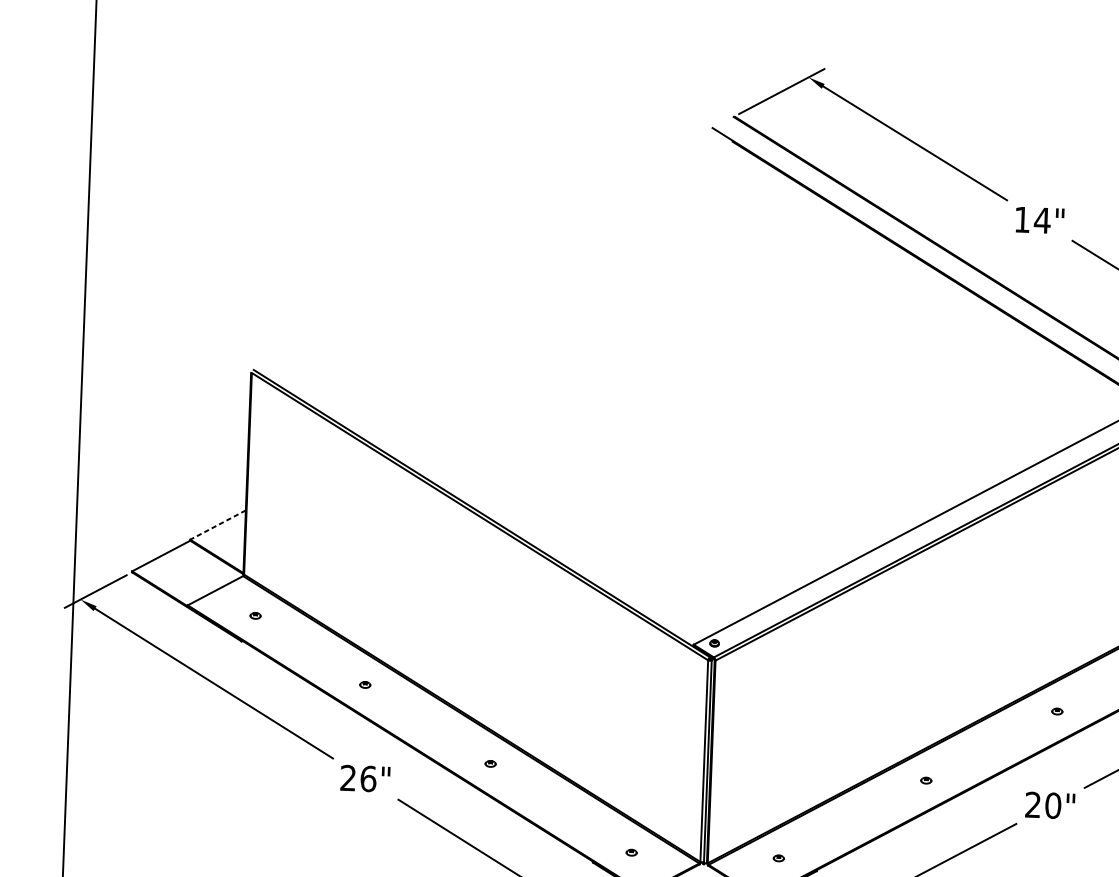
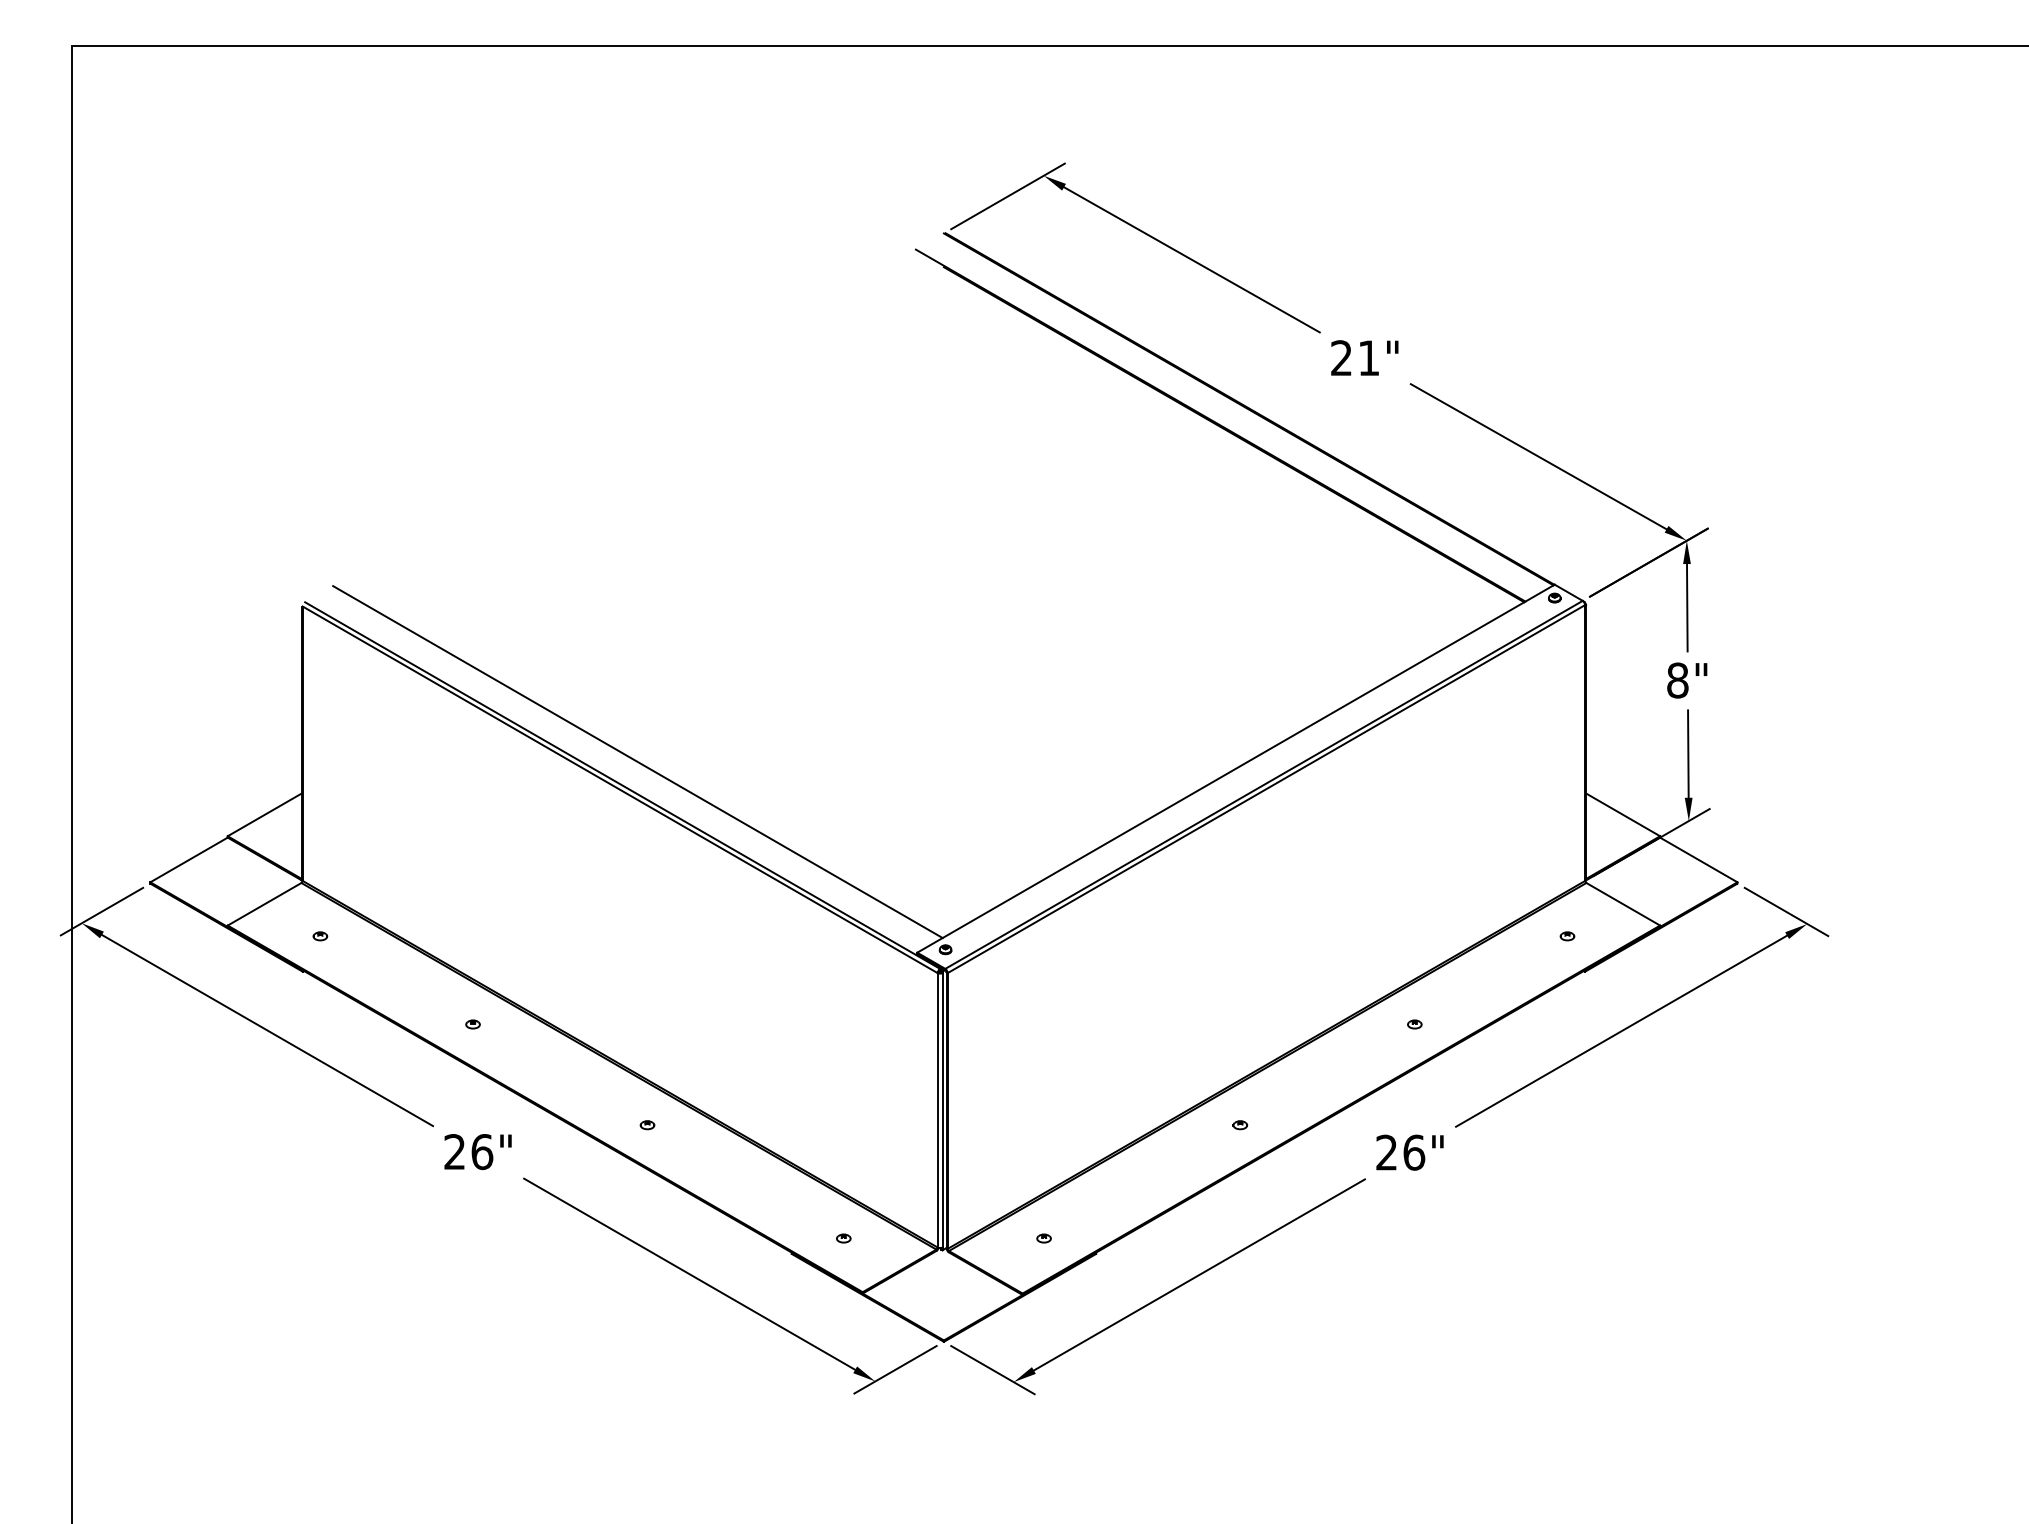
text: (1032, 219) -> (1355, 357), 14" -> 21"
line: (493, 497) -> (637, 762), added
line: (217, 524) -> (264, 814), dashed -> solid
text: (1053, 805) -> (1414, 1152), 20" -> 26"

